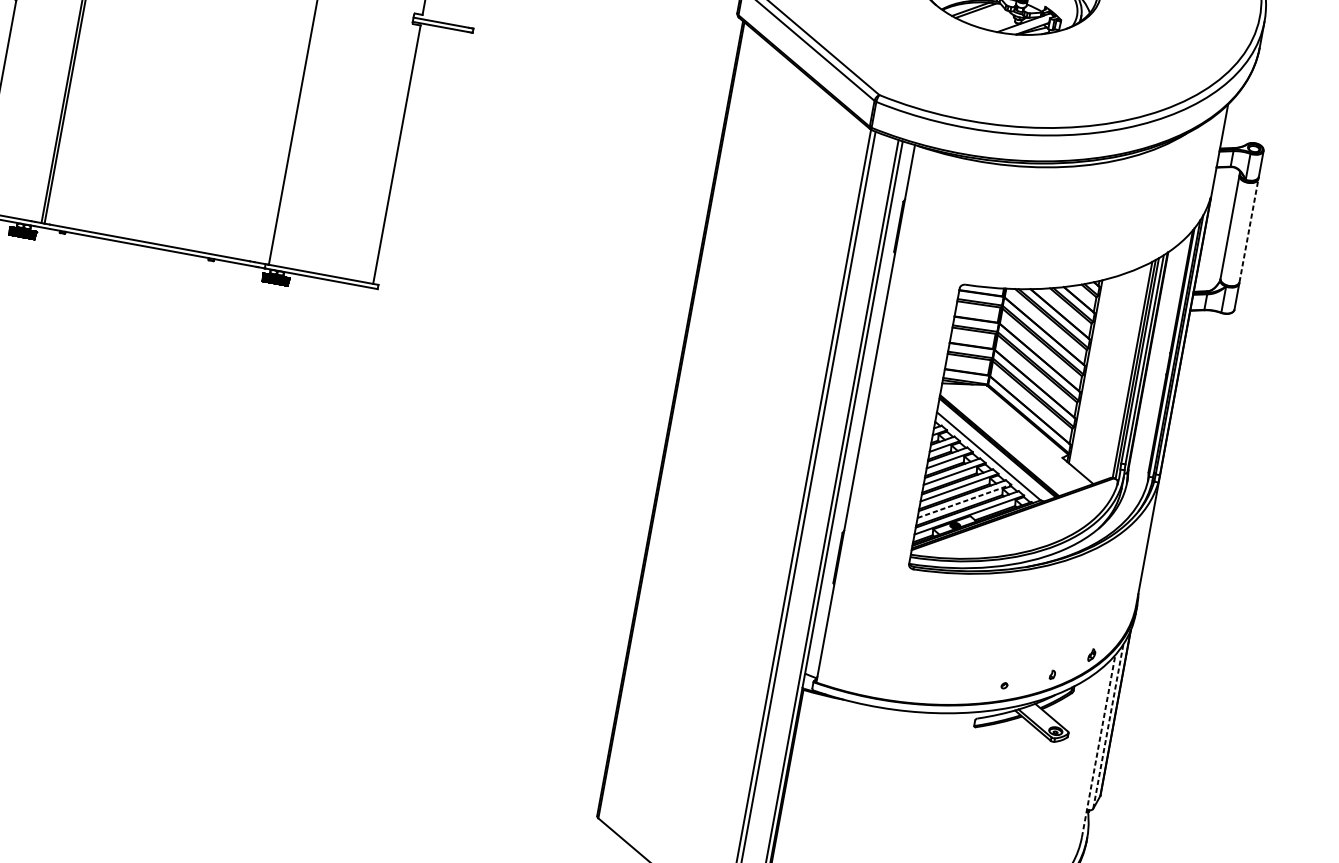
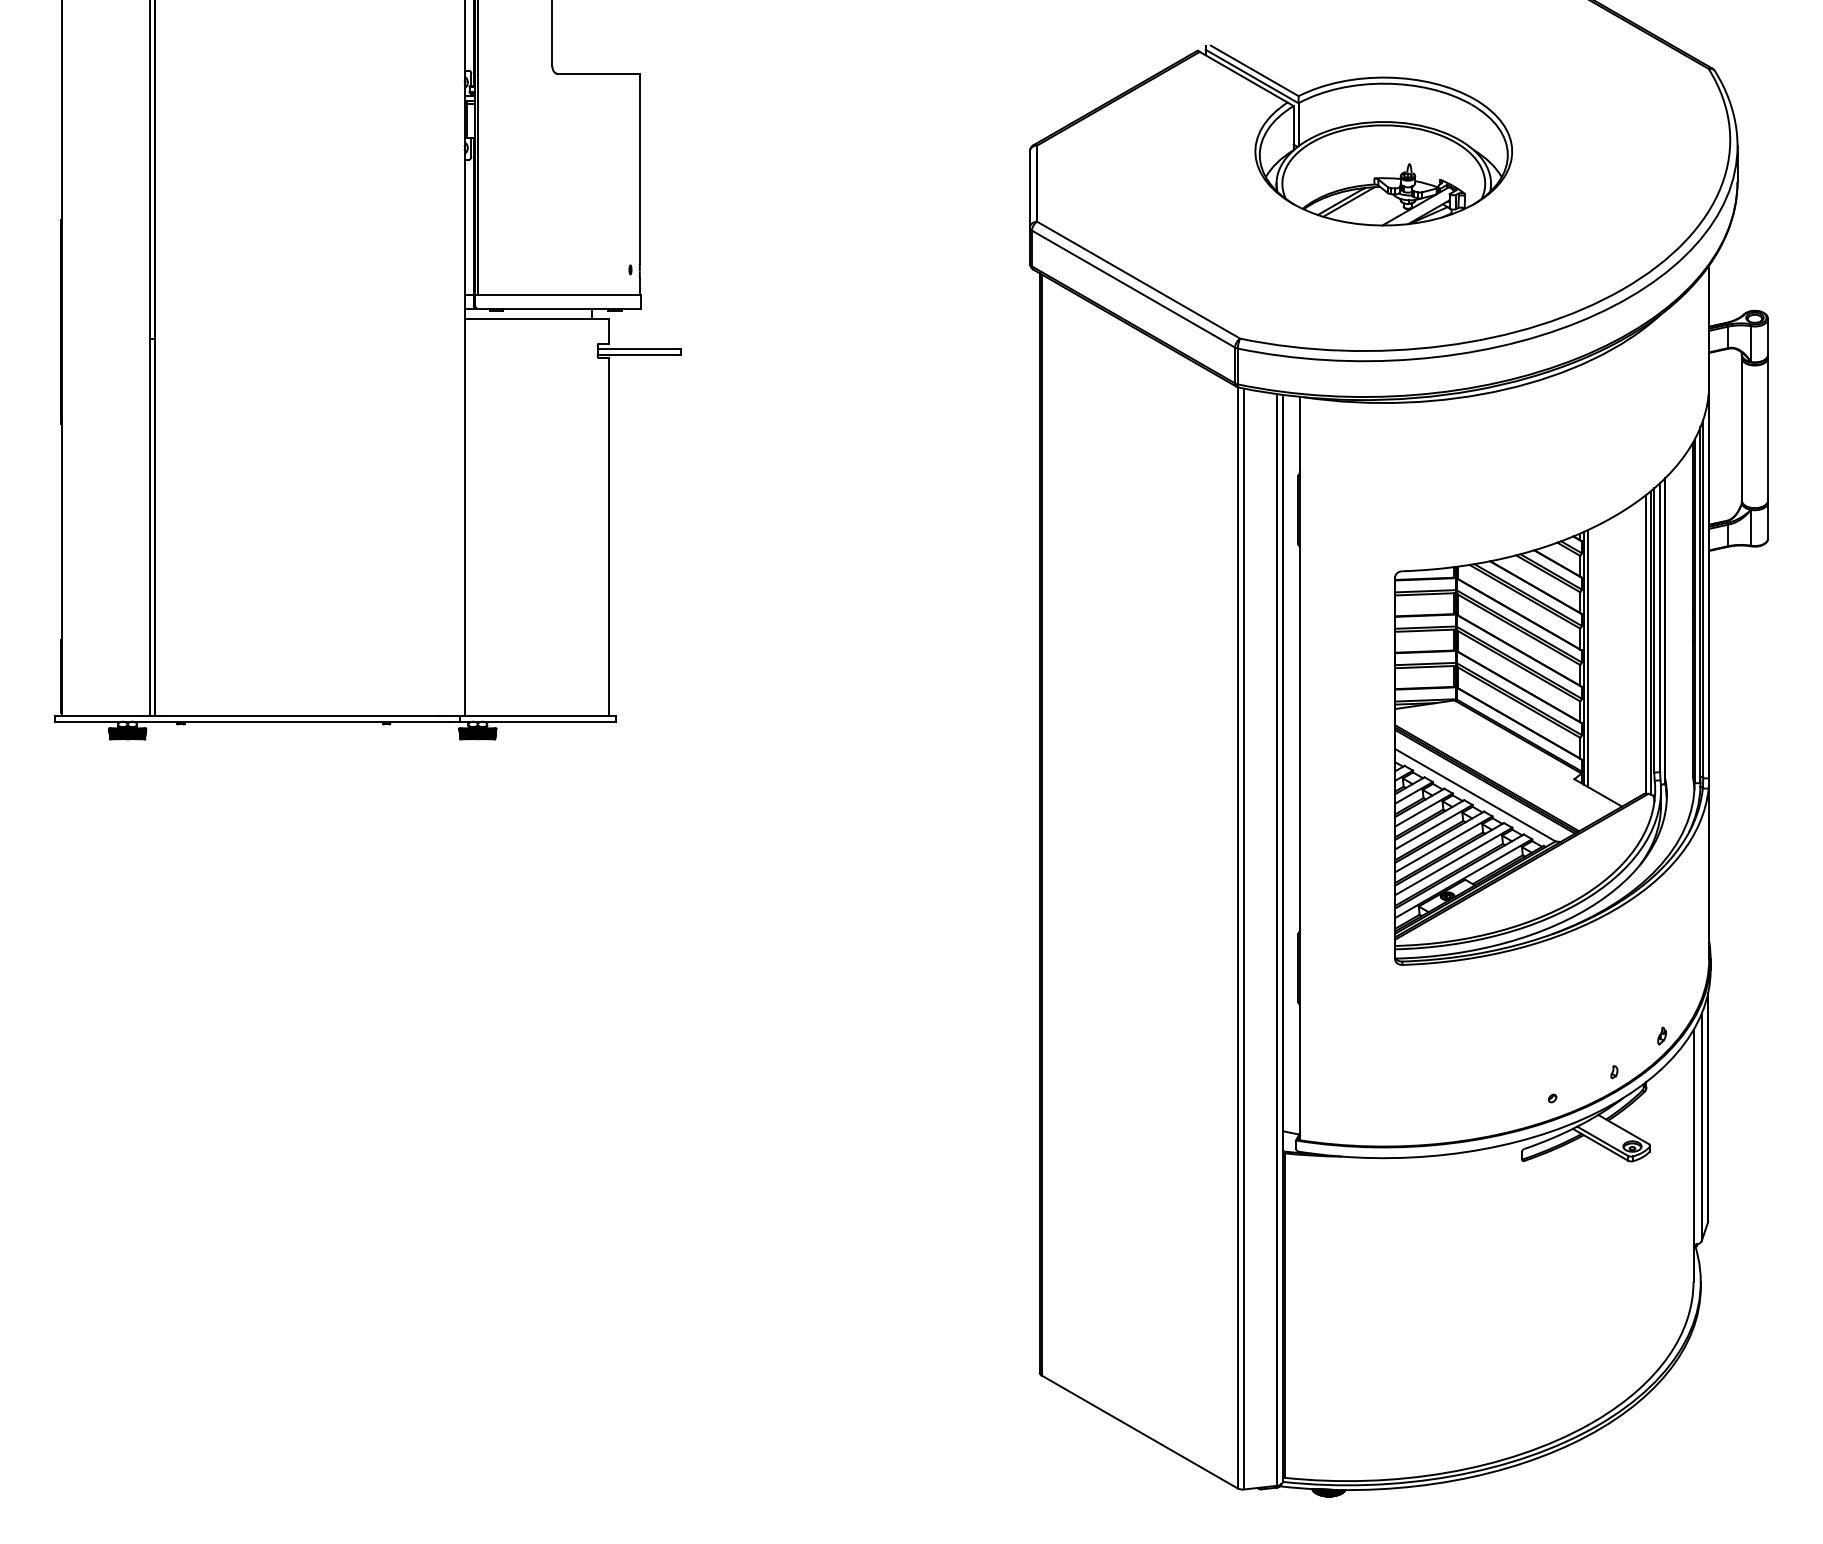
line: (1249, 230) -> (1768, 428), dashed -> solid
line: (1088, 372) -> (1587, 658), added
line: (964, 501) -> (1453, 861), dashed -> solid
line: (1108, 726) -> (1701, 1127), dashed -> solid
line: (1098, 746) -> (1693, 1156), dashed -> solid

